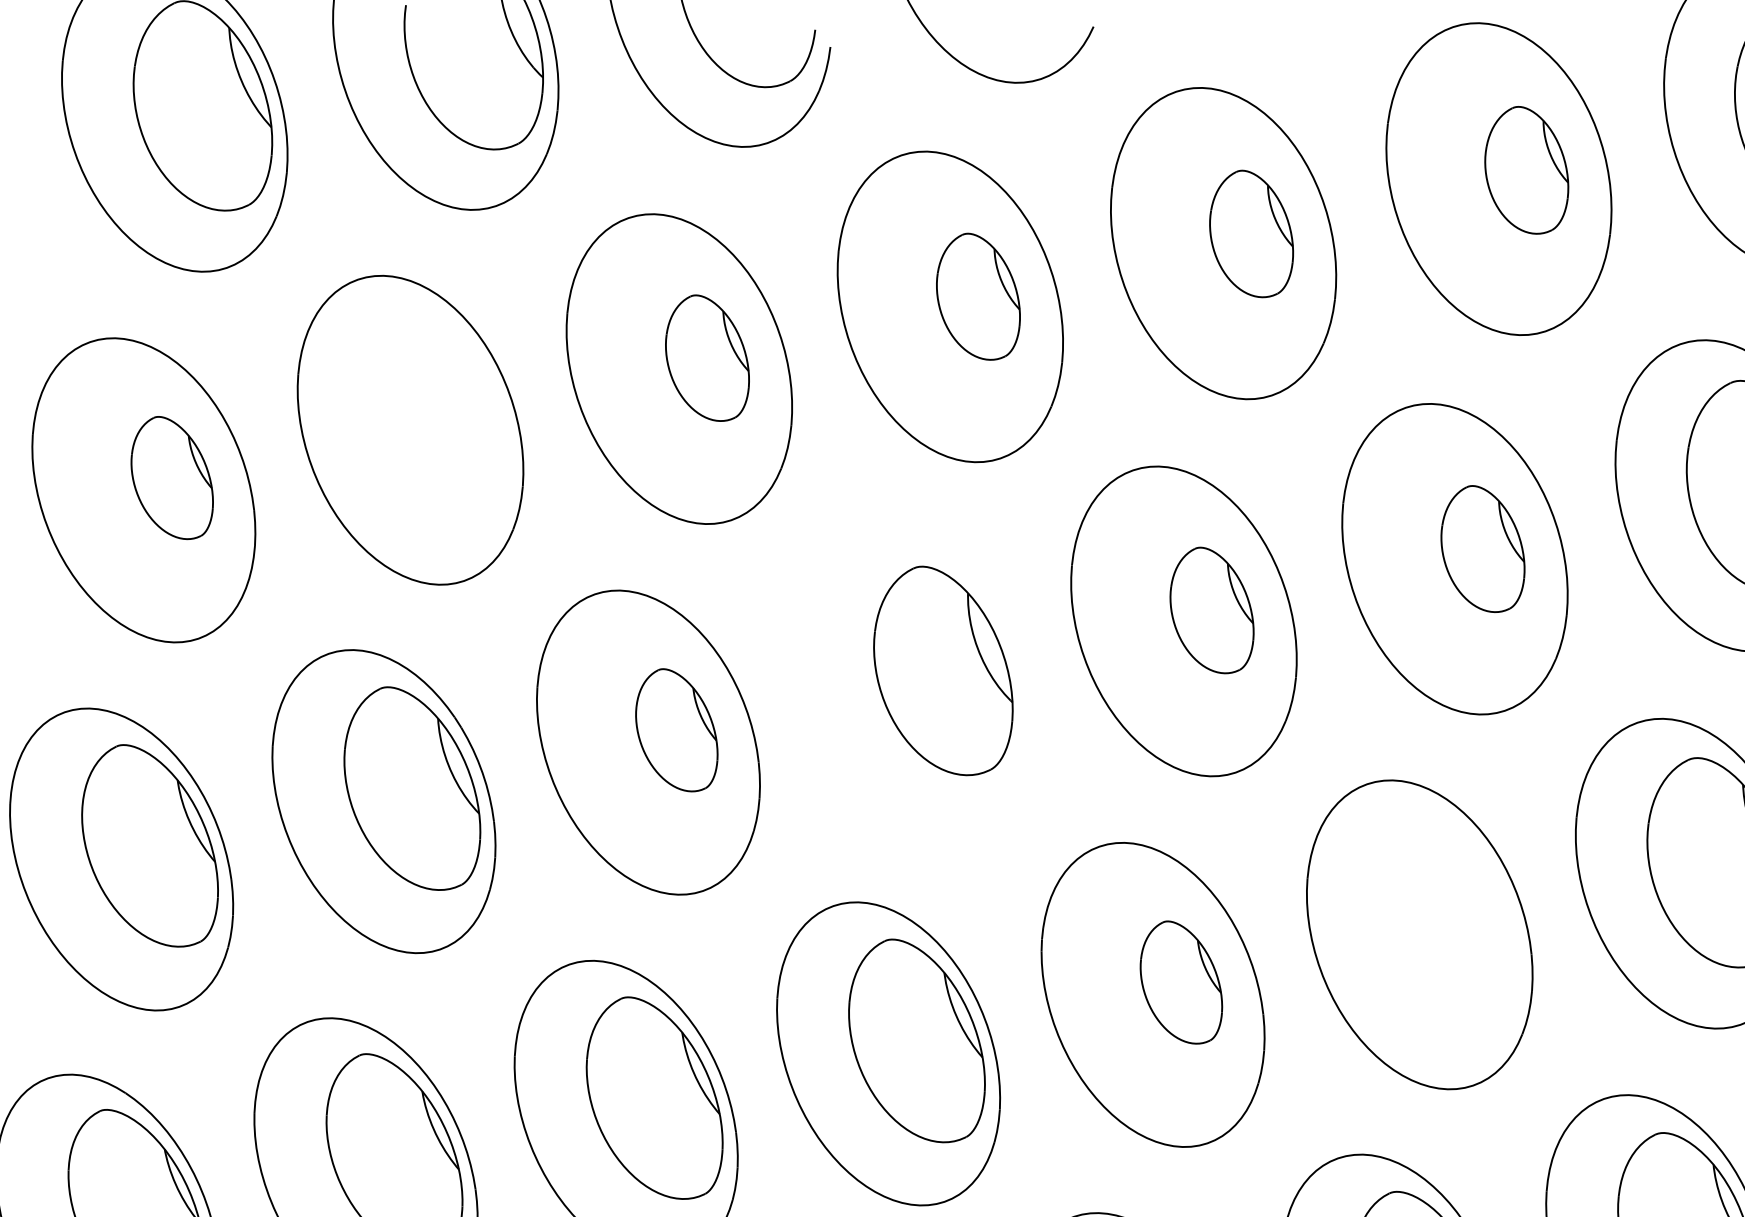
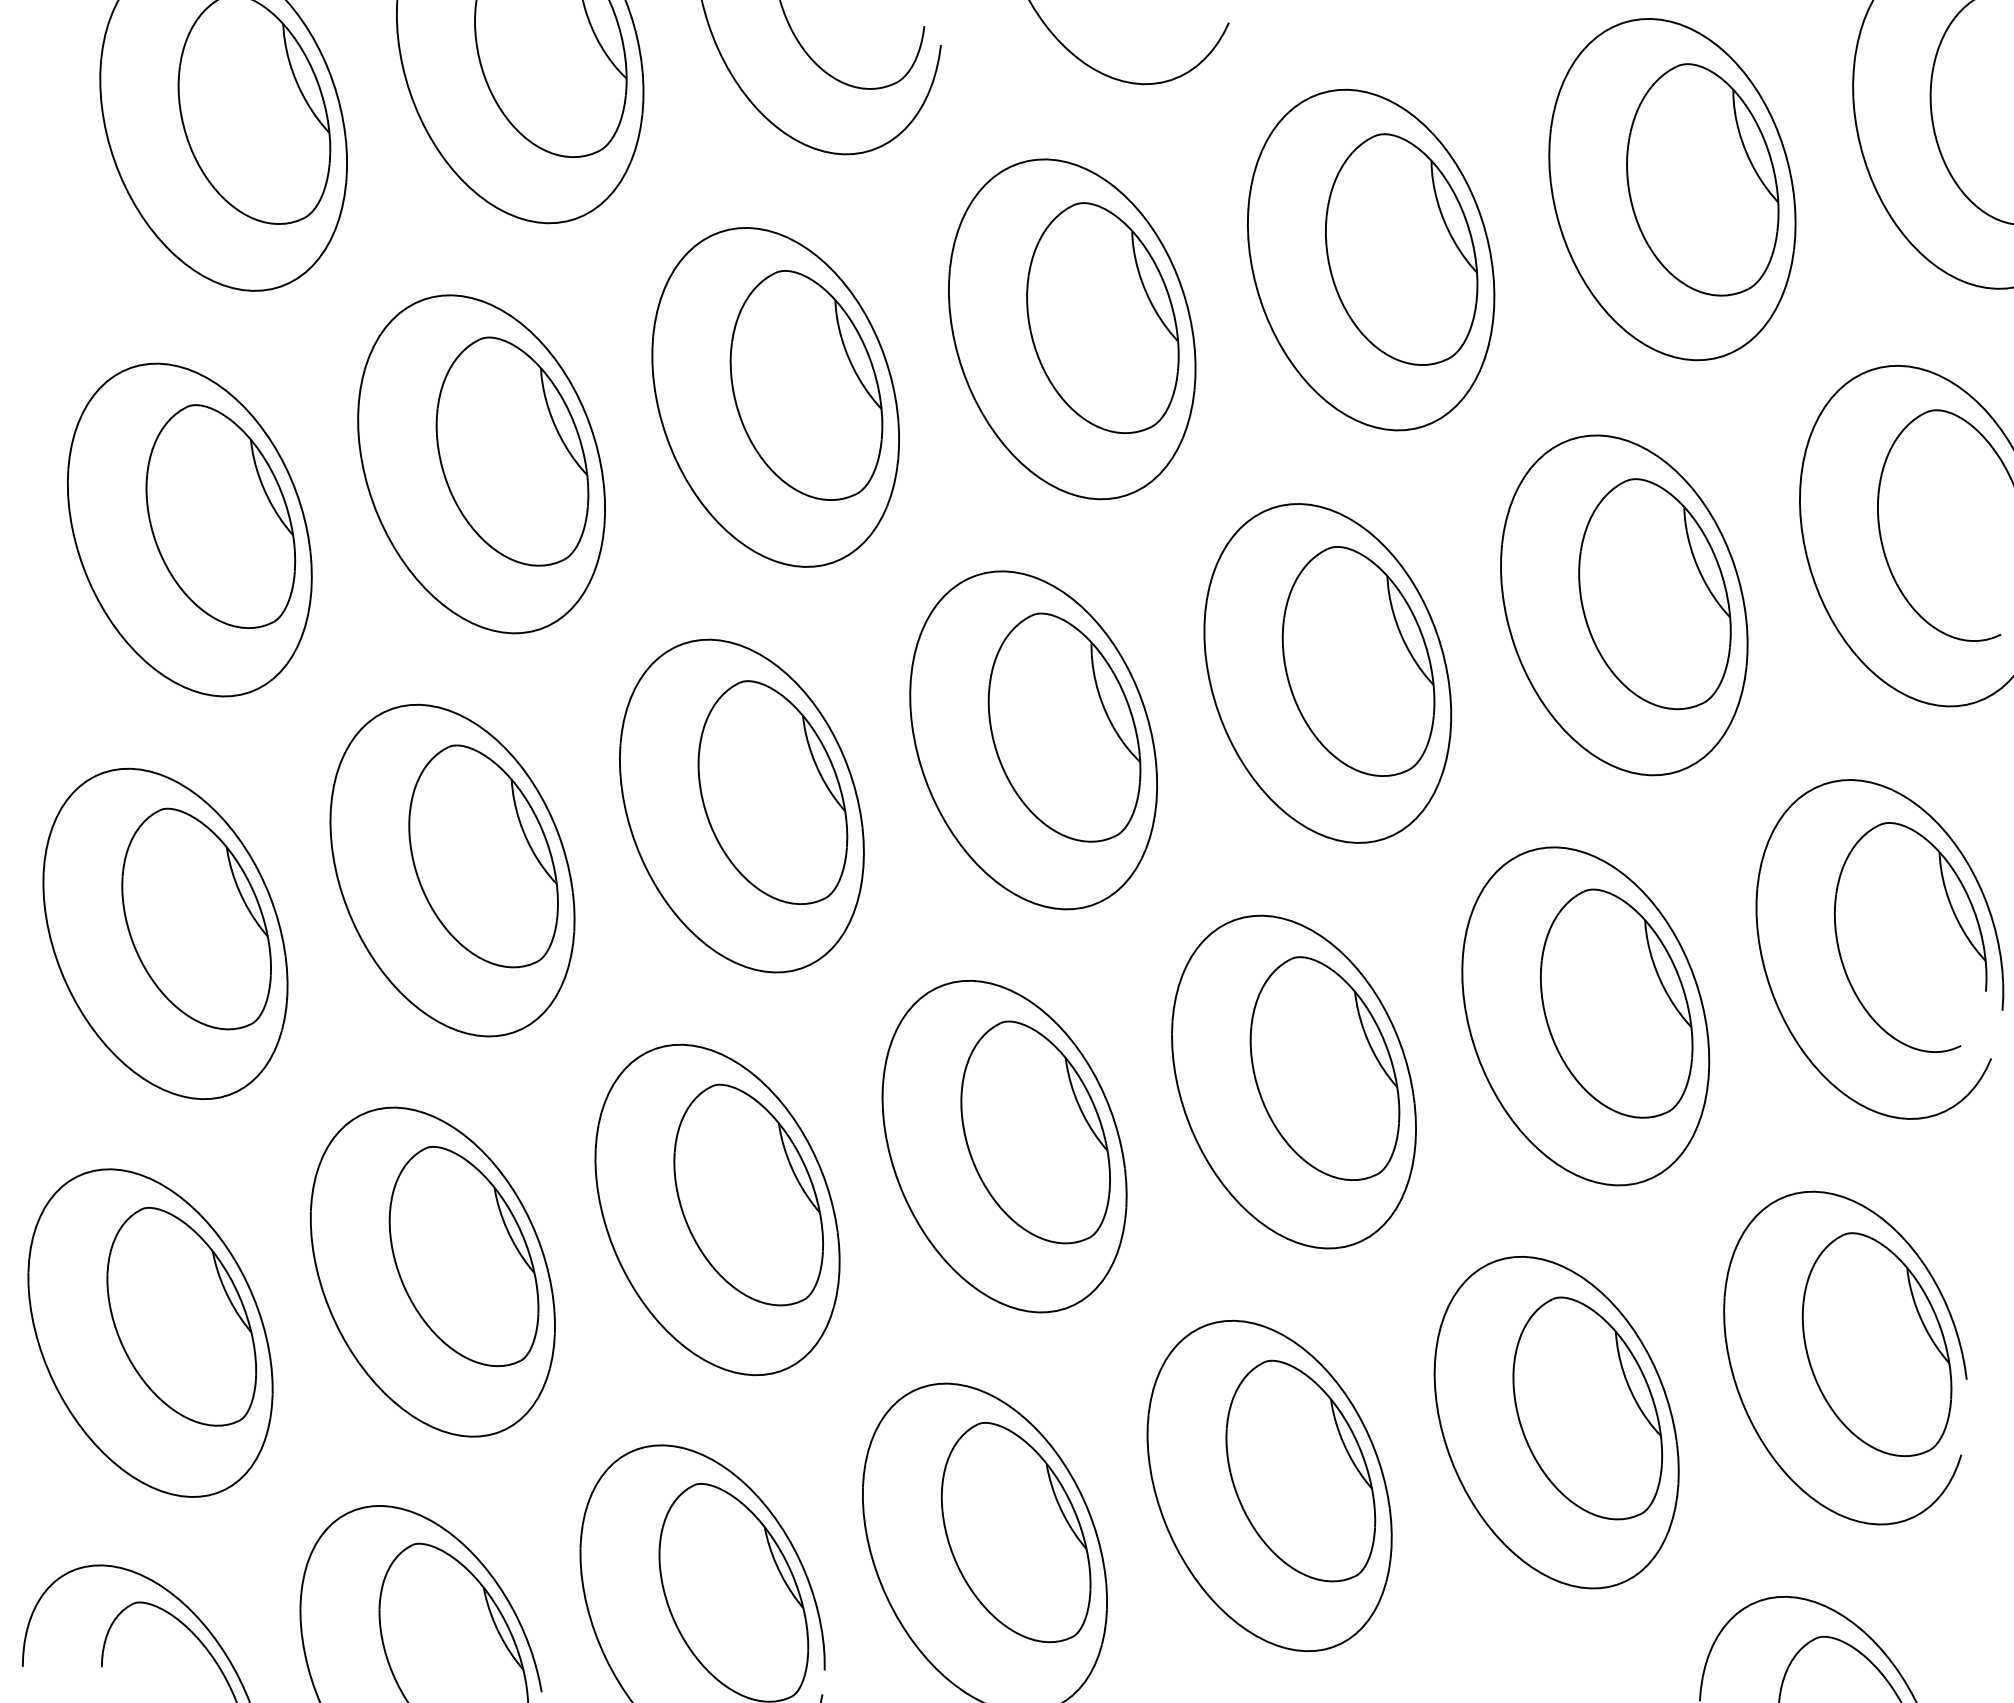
part: (1526, 169) -> (1702, 179), size x1.67
part: (1251, 233) -> (1401, 249), size x1.67
part: (978, 296) -> (1102, 318), size x1.67
part: (707, 358) -> (806, 385), size x1.67
part: (438, 418) -> (512, 451), added
part: (171, 477) -> (220, 516), size x1.67
part: (1482, 549) -> (1654, 594), size x1.67
part: (1212, 610) -> (1358, 661), size x1.67
part: (914, 682) -> (1033, 740), added
part: (676, 730) -> (772, 792), size x1.67
part: (1447, 923) -> (1616, 1003), added
part: (1180, 982) -> (1324, 1068), size x1.67

